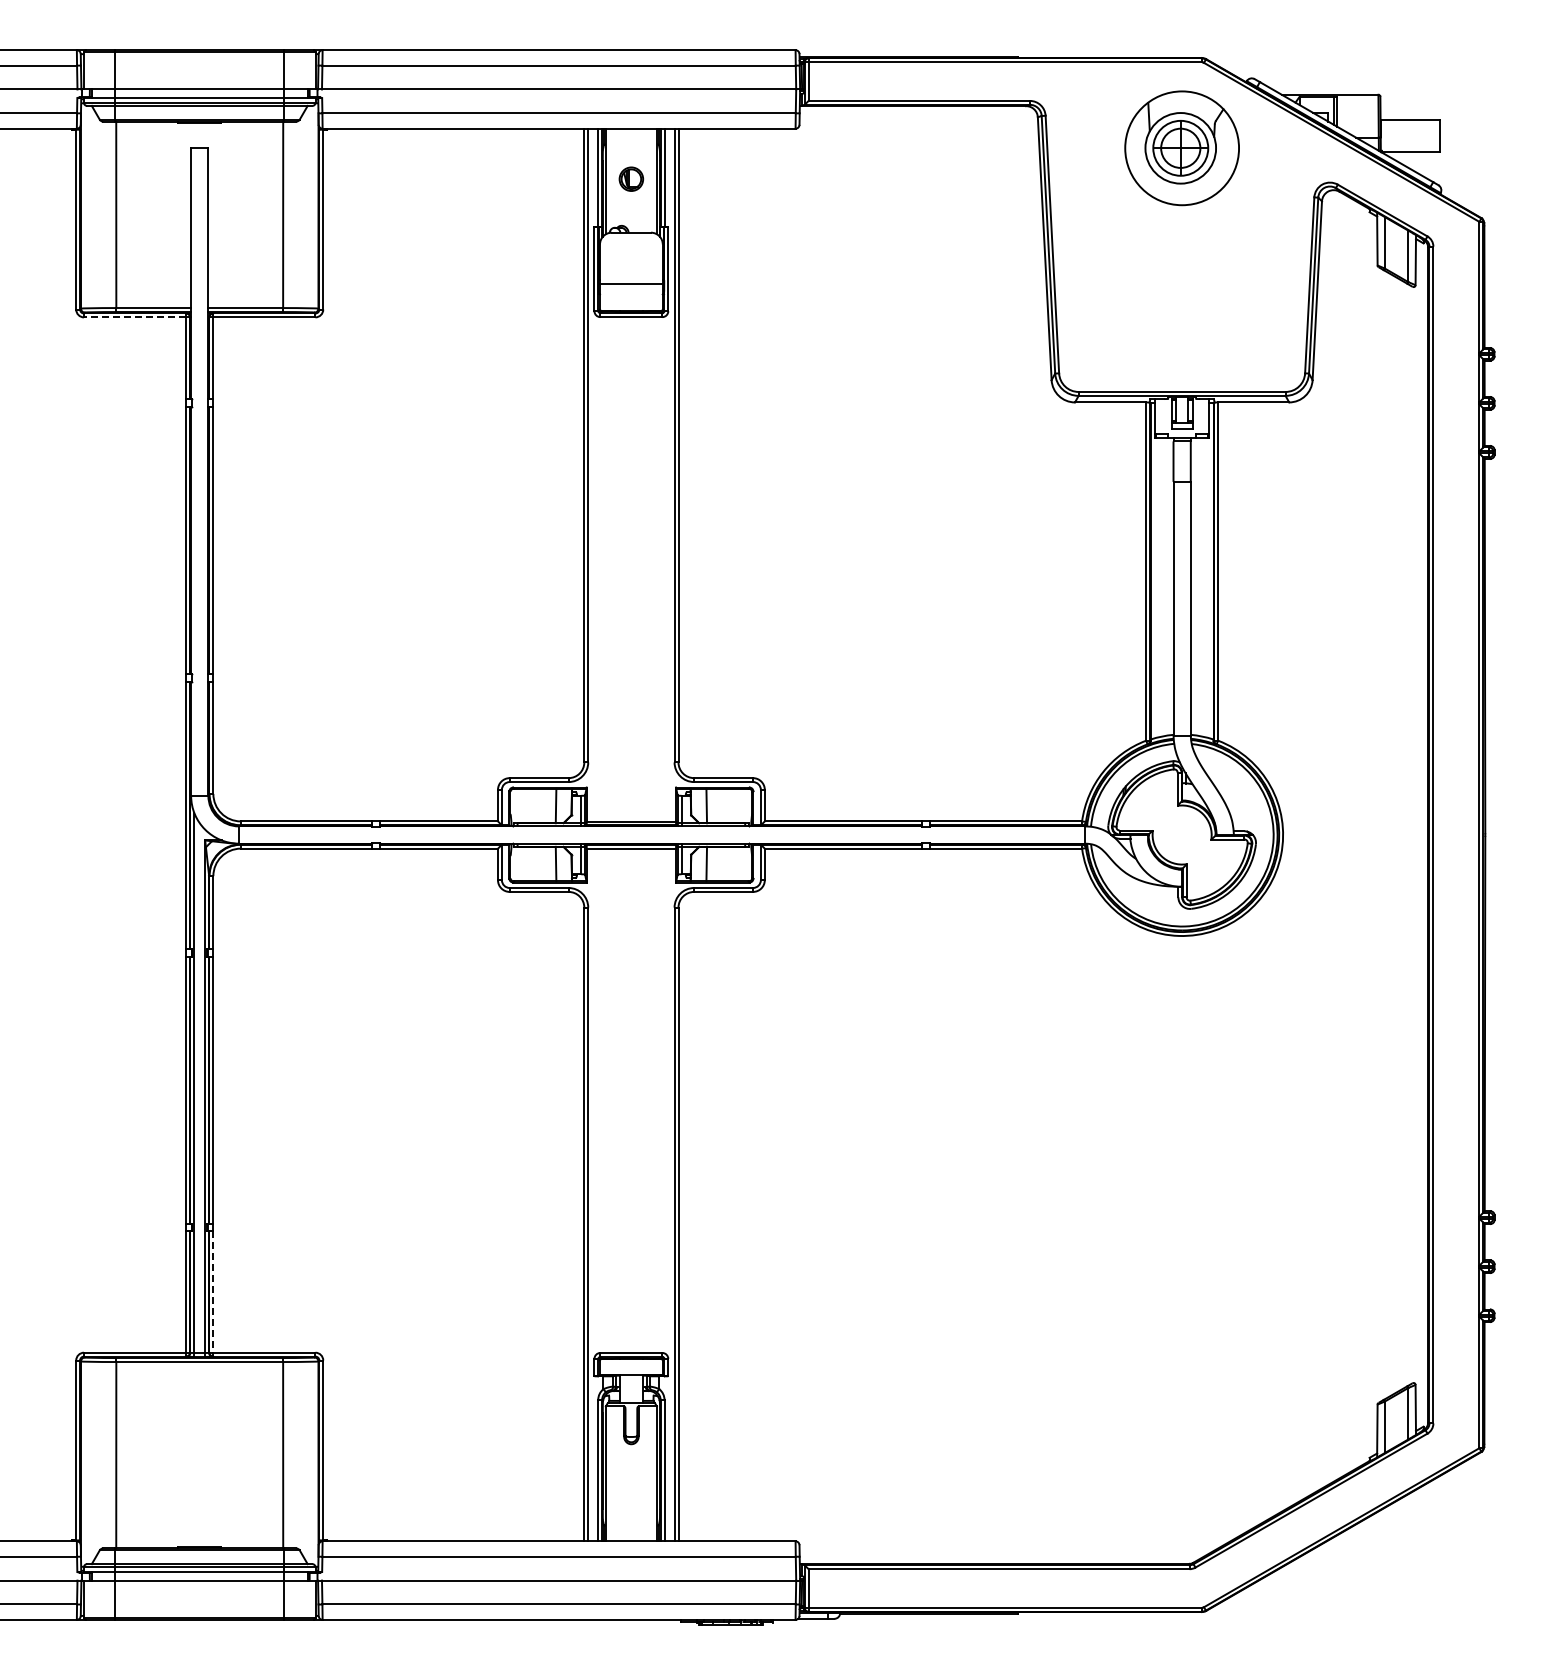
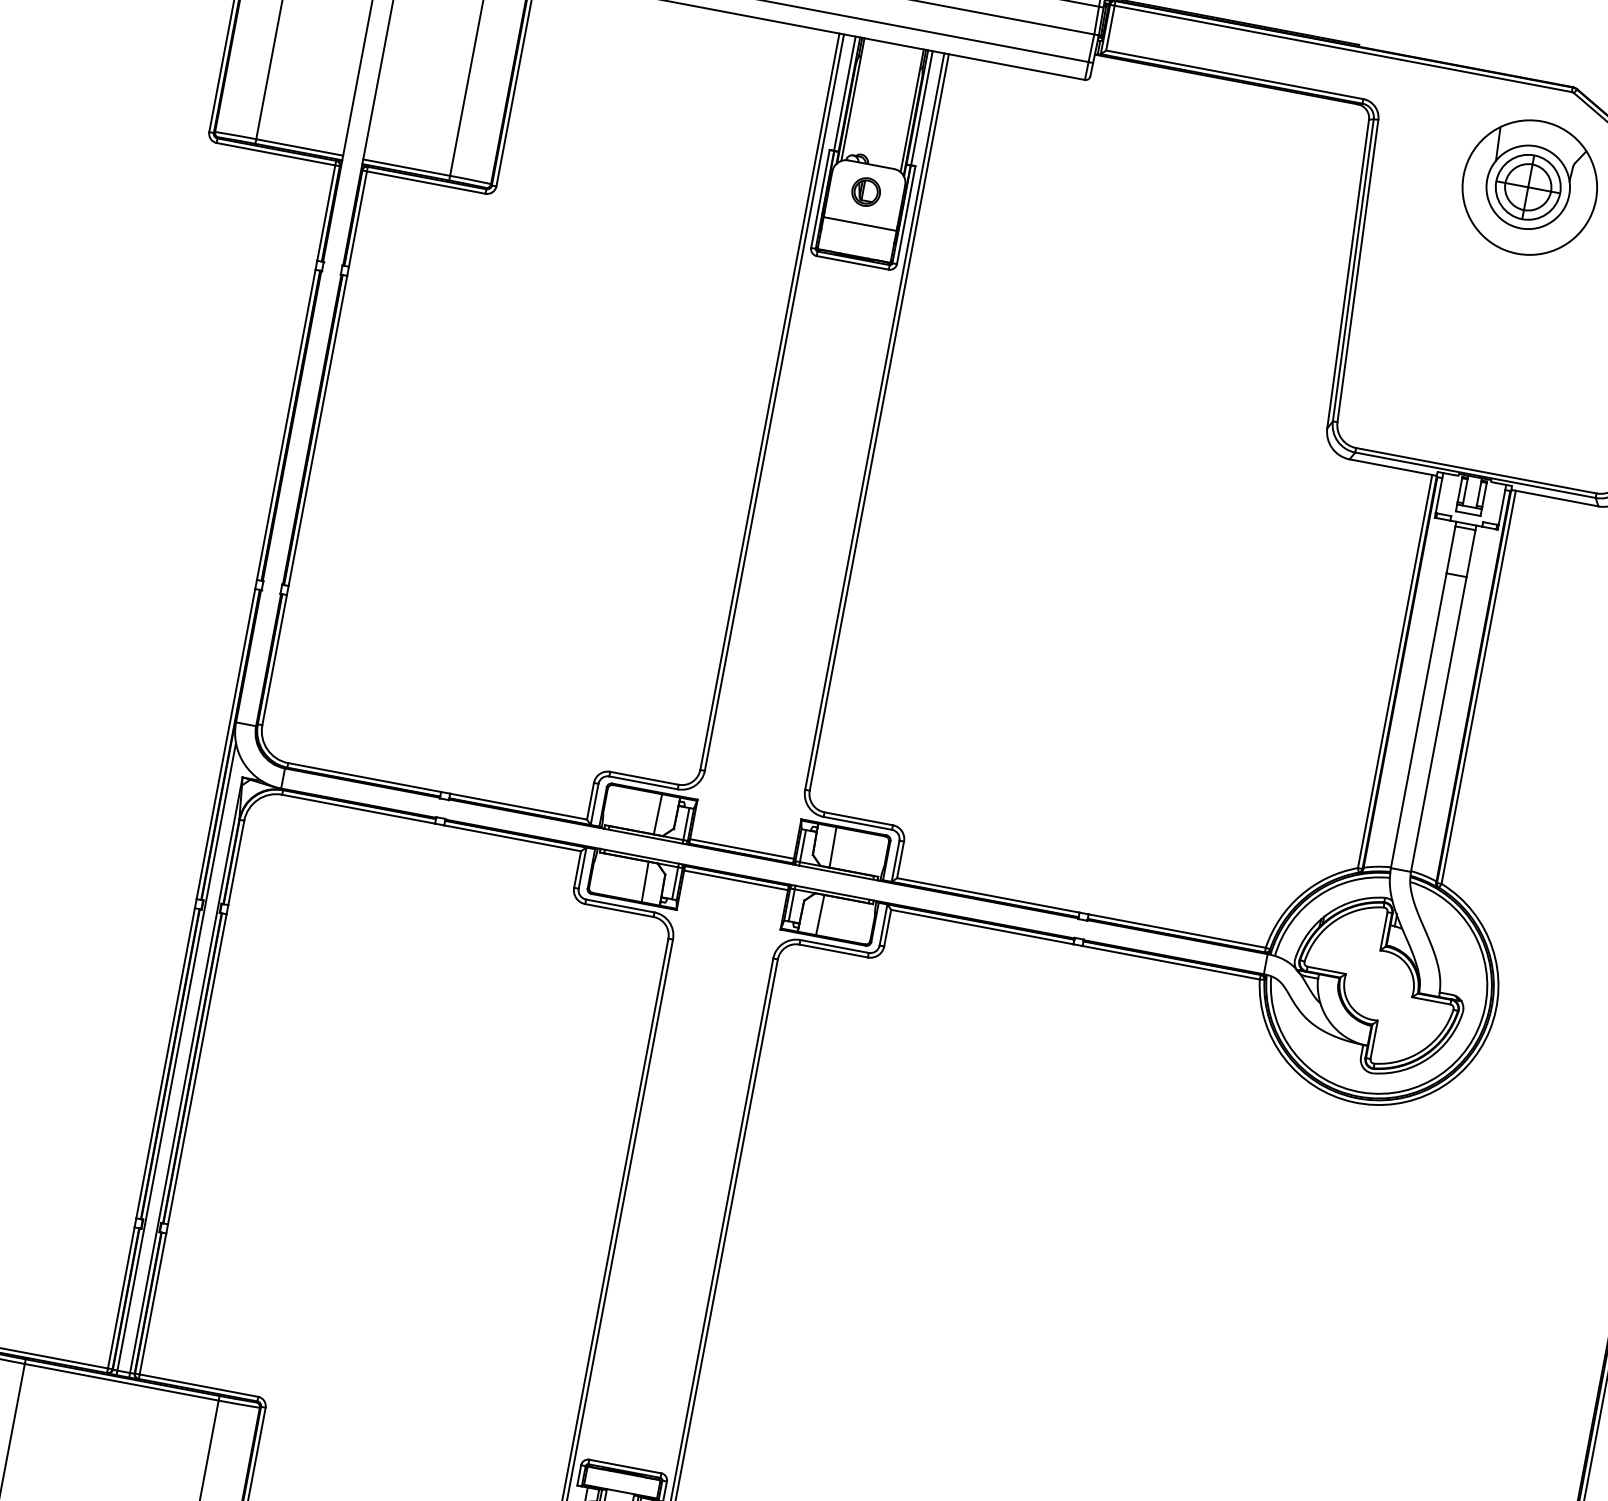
part: (631, 178) -> (866, 191), moved
line: (134, 317) -> (275, 154), dashed -> solid
line: (213, 1292) -> (153, 1304), dashed -> solid

